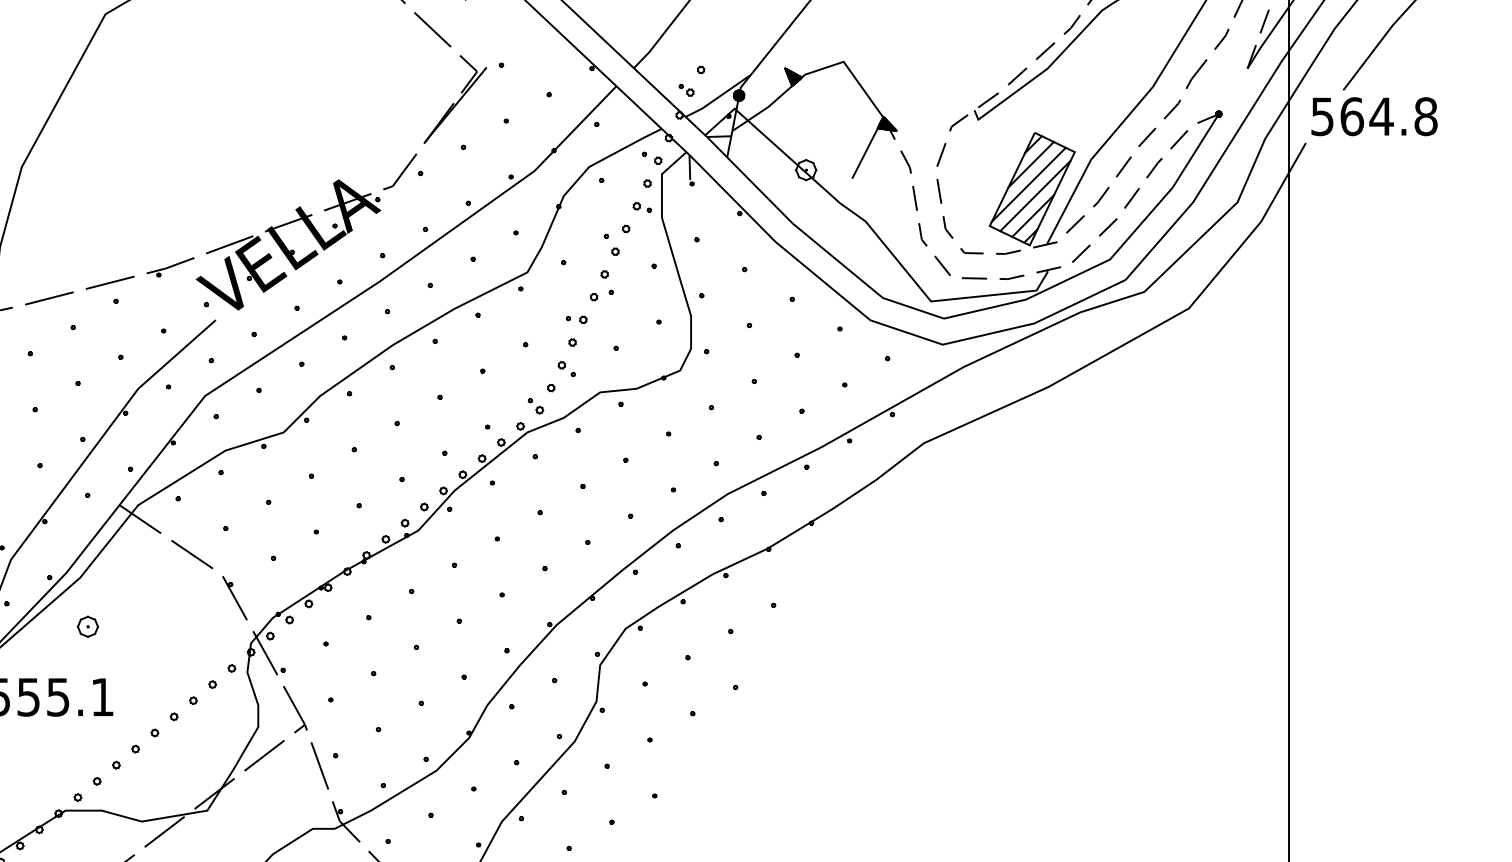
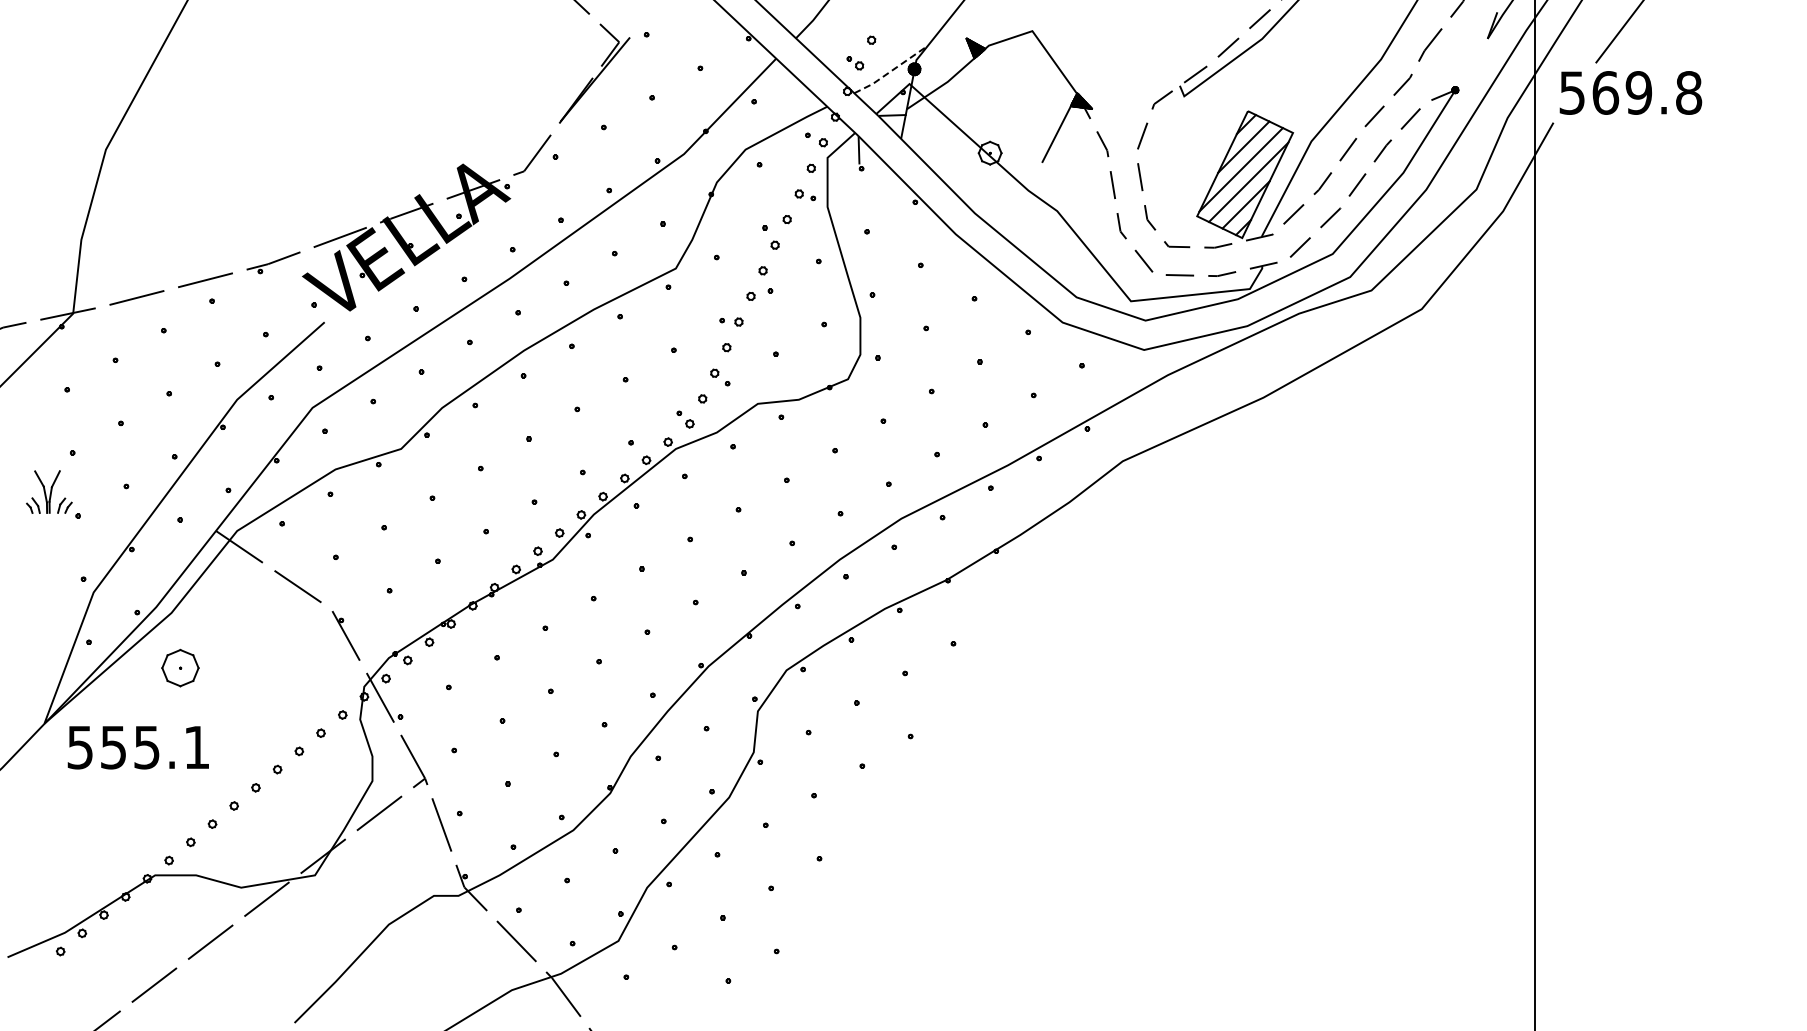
line: (718, 96) -> (891, 70), solid -> dashed
text: (1381, 116) -> (1638, 92), 564.8 -> 569.8
part: (88, 626) -> (180, 667), size x1.6

